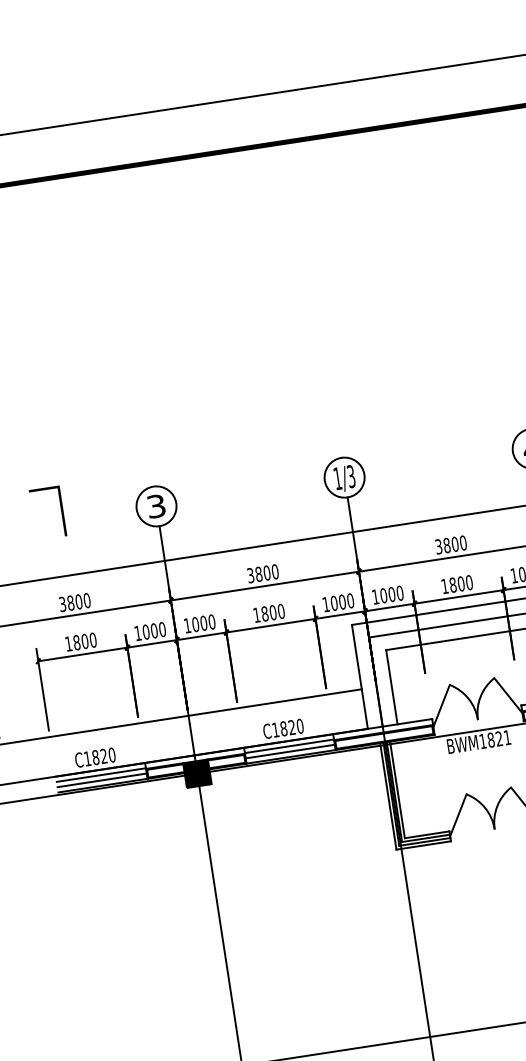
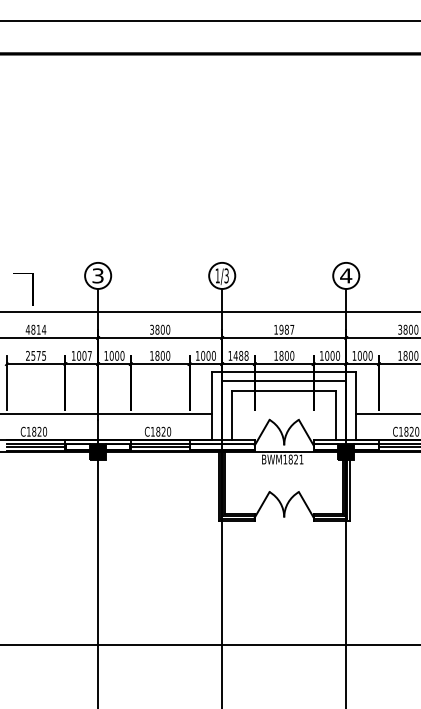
line: (61, 510) -> (32, 289), moved
text: (451, 544) -> (284, 329), 3800 -> 1987
text: (390, 594) -> (240, 355), 1000 -> 1488
text: (73, 602) -> (35, 329), 3800 -> 4814
text: (161, 629) -> (89, 355), 1000 -> 1007
text: (81, 641) -> (36, 355), 1800 -> 2575

